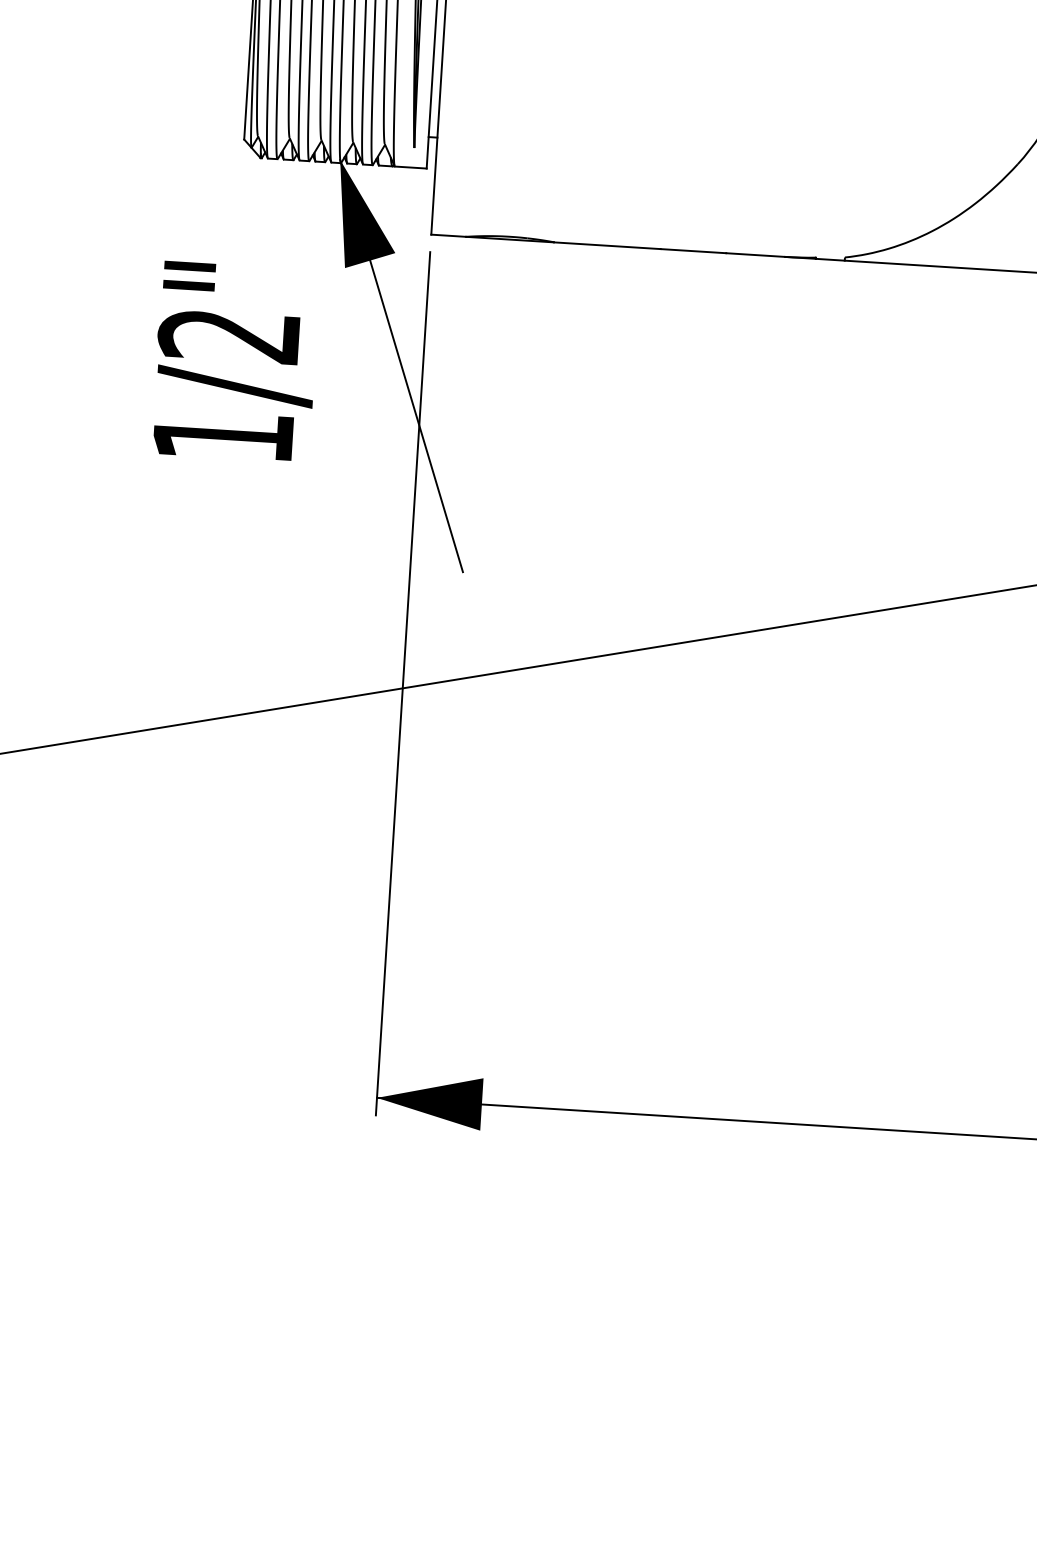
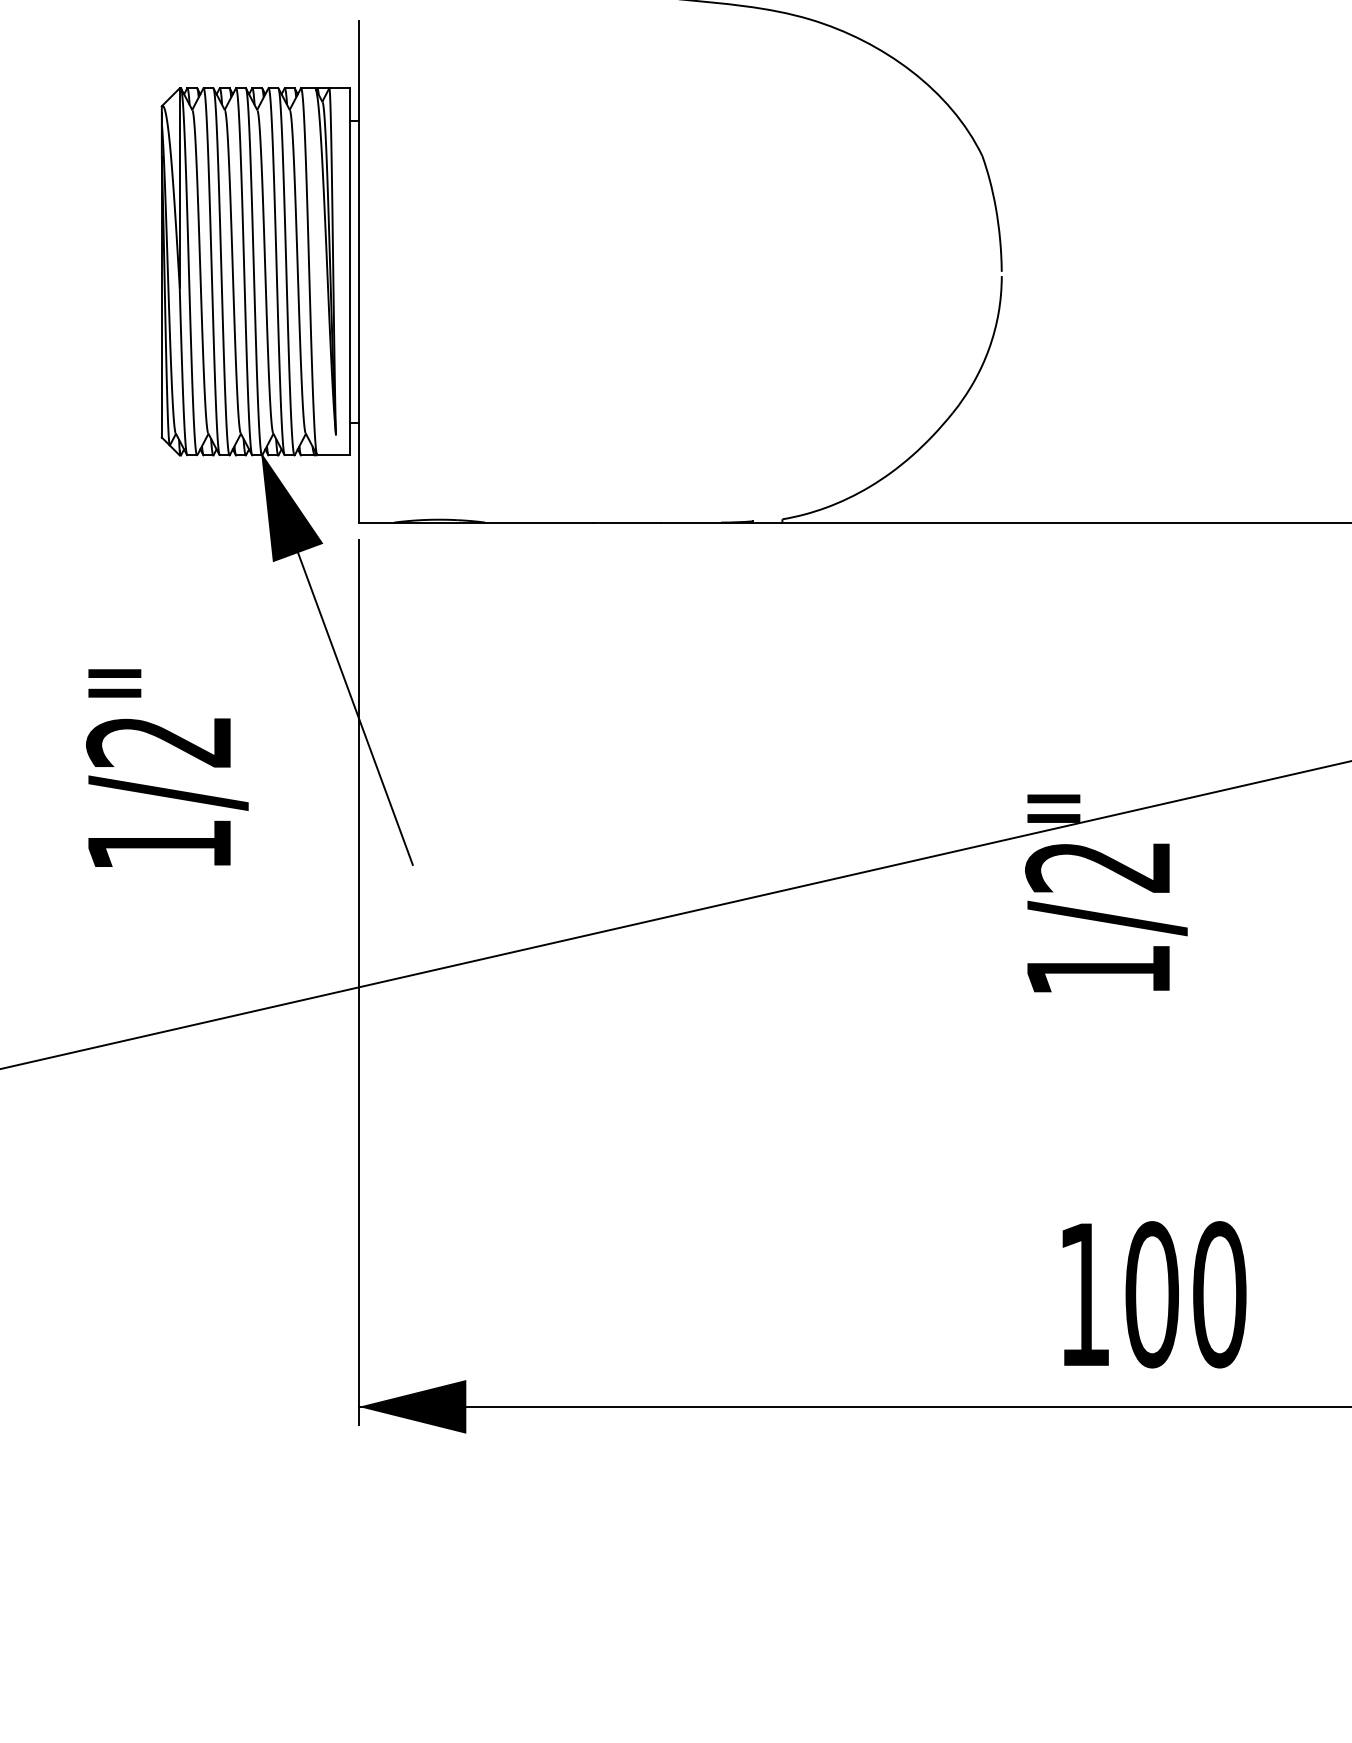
text: (235, 361) -> (167, 767), moved

